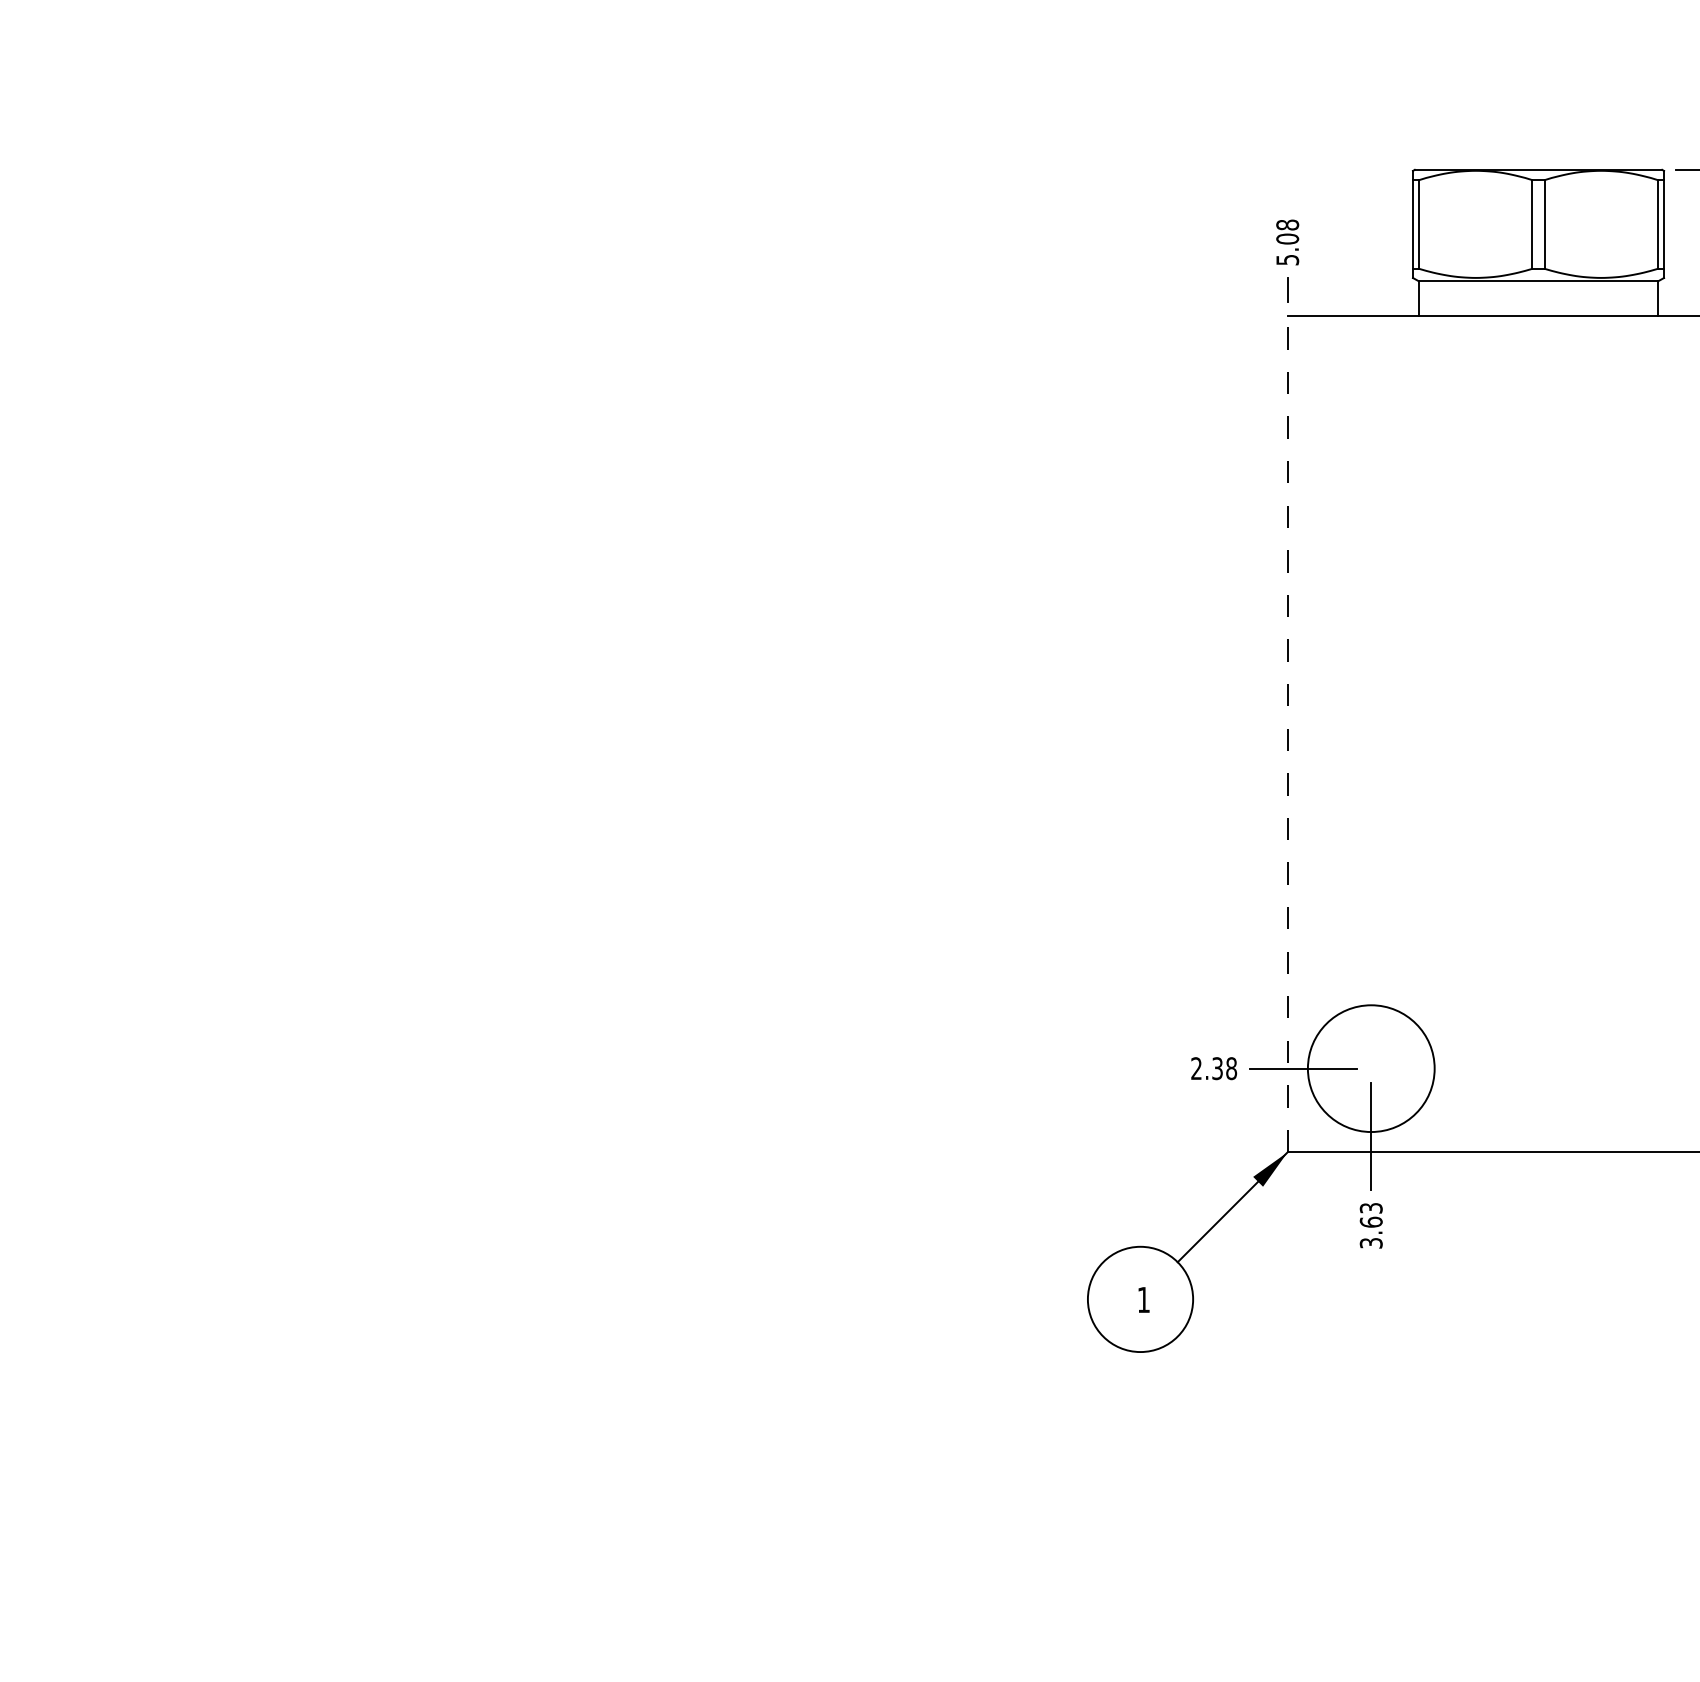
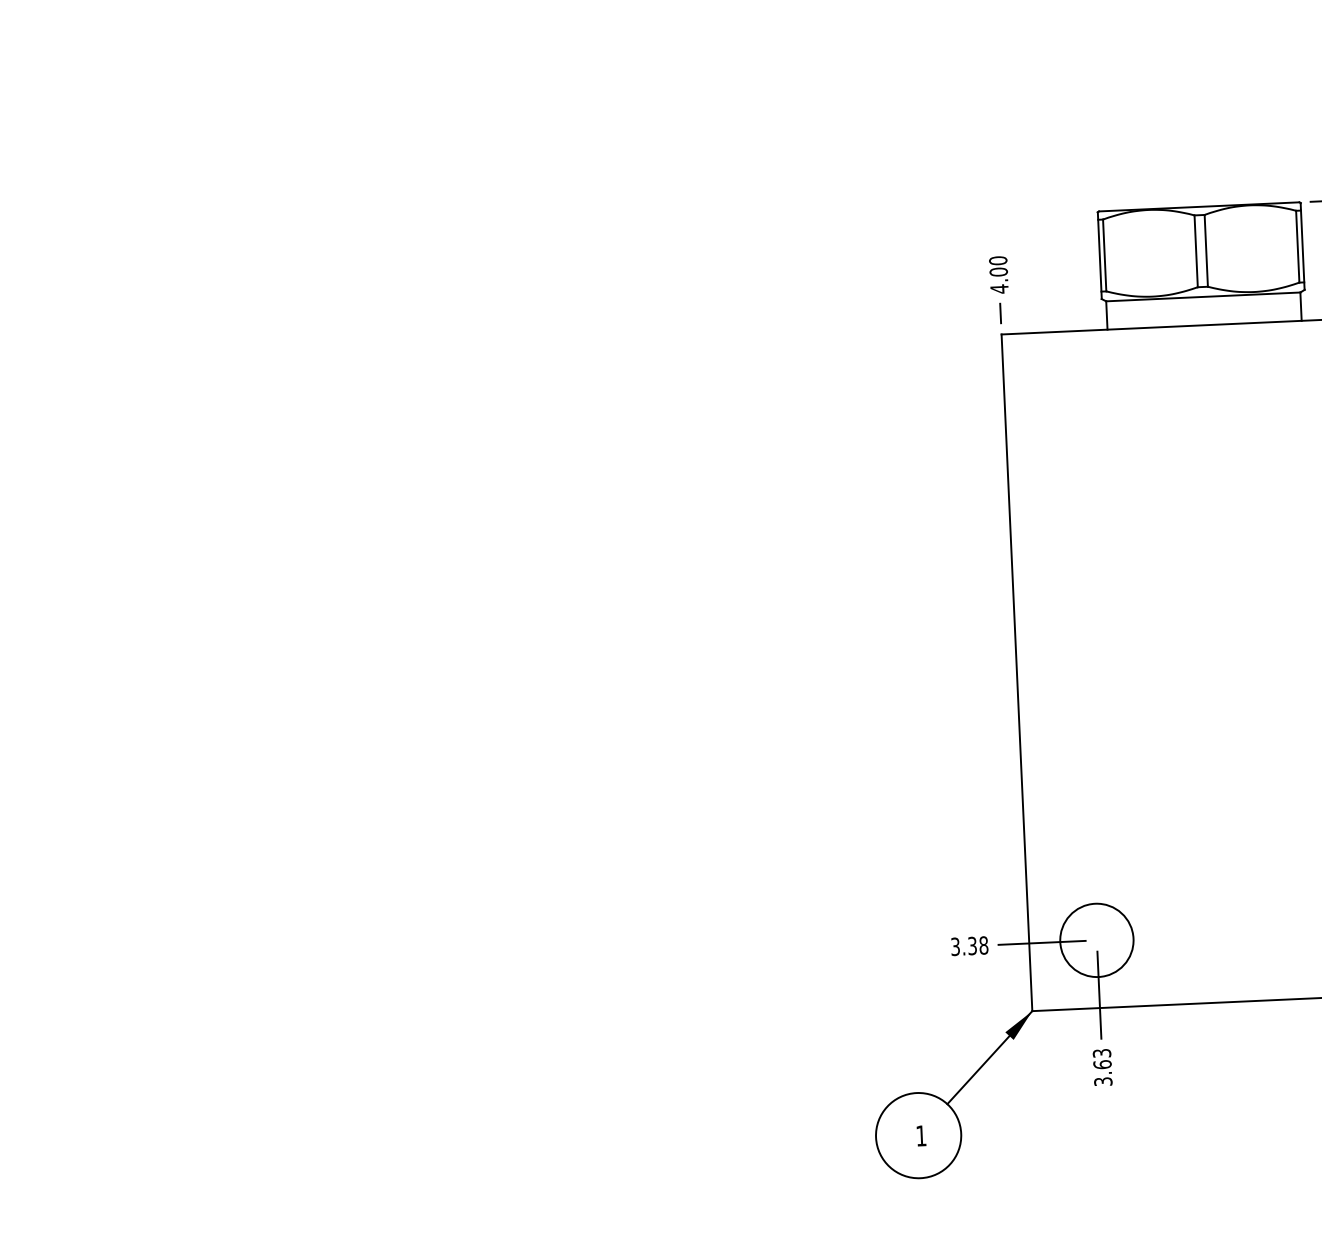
text: (1287, 242) -> (998, 274), 5.08 -> 4.00
line: (1287, 733) -> (1016, 672), dashed -> solid
text: (1196, 1068) -> (955, 946), 2.38 -> 3.38
circle: (1371, 1068) -> (1097, 940), size x0.71

